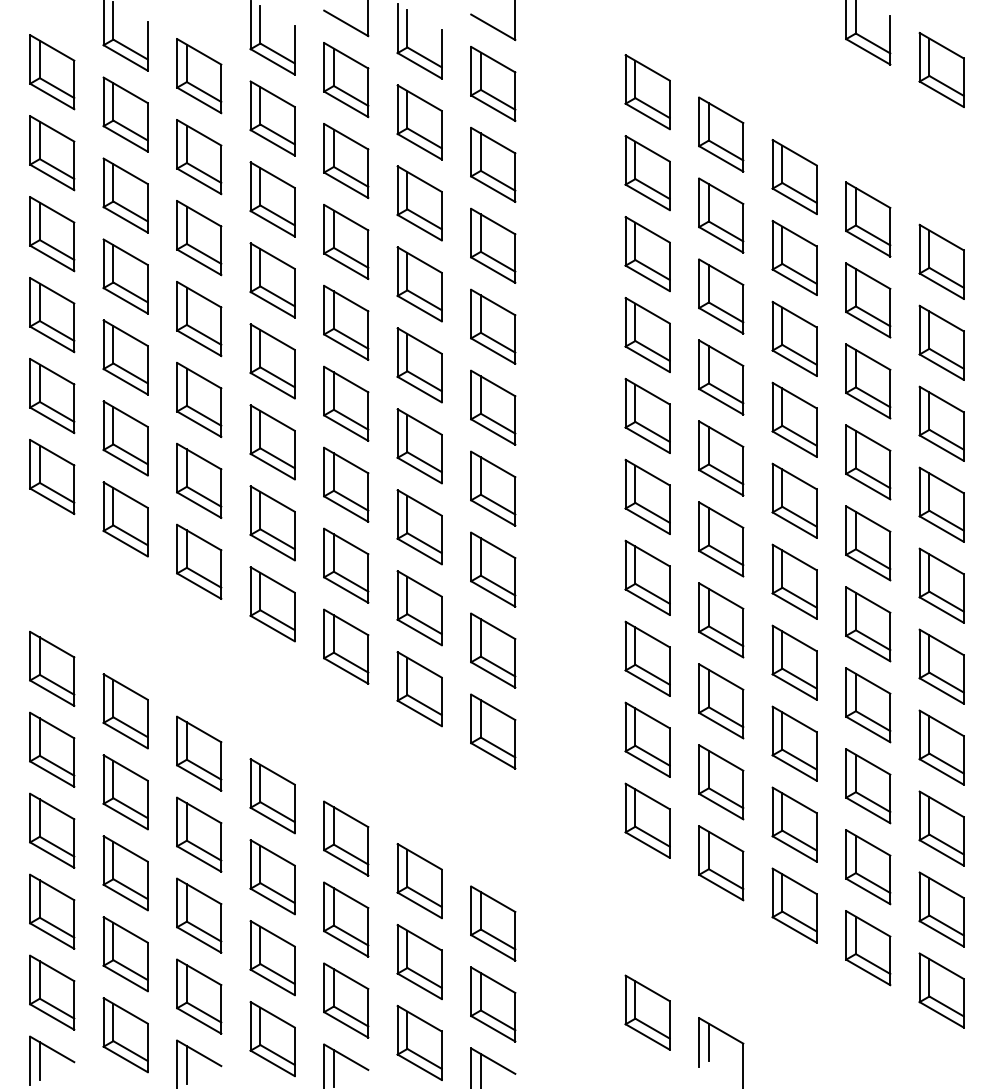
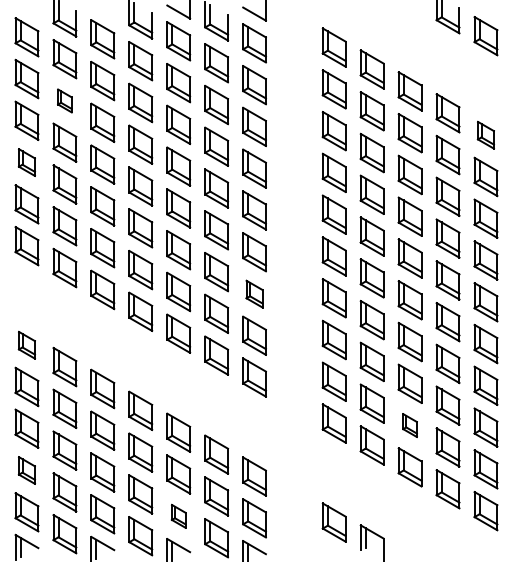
part: (124, 194) -> (64, 100), size x0.6
part: (940, 262) -> (485, 135), size x0.7
part: (51, 314) -> (26, 162), size x0.7
part: (493, 570) -> (254, 294), size x0.7
part: (51, 669) -> (26, 345), size x0.7
part: (793, 824) -> (409, 425), size x0.6
part: (51, 911) -> (26, 470), size x0.7
part: (345, 1000) -> (178, 516), size x0.6

